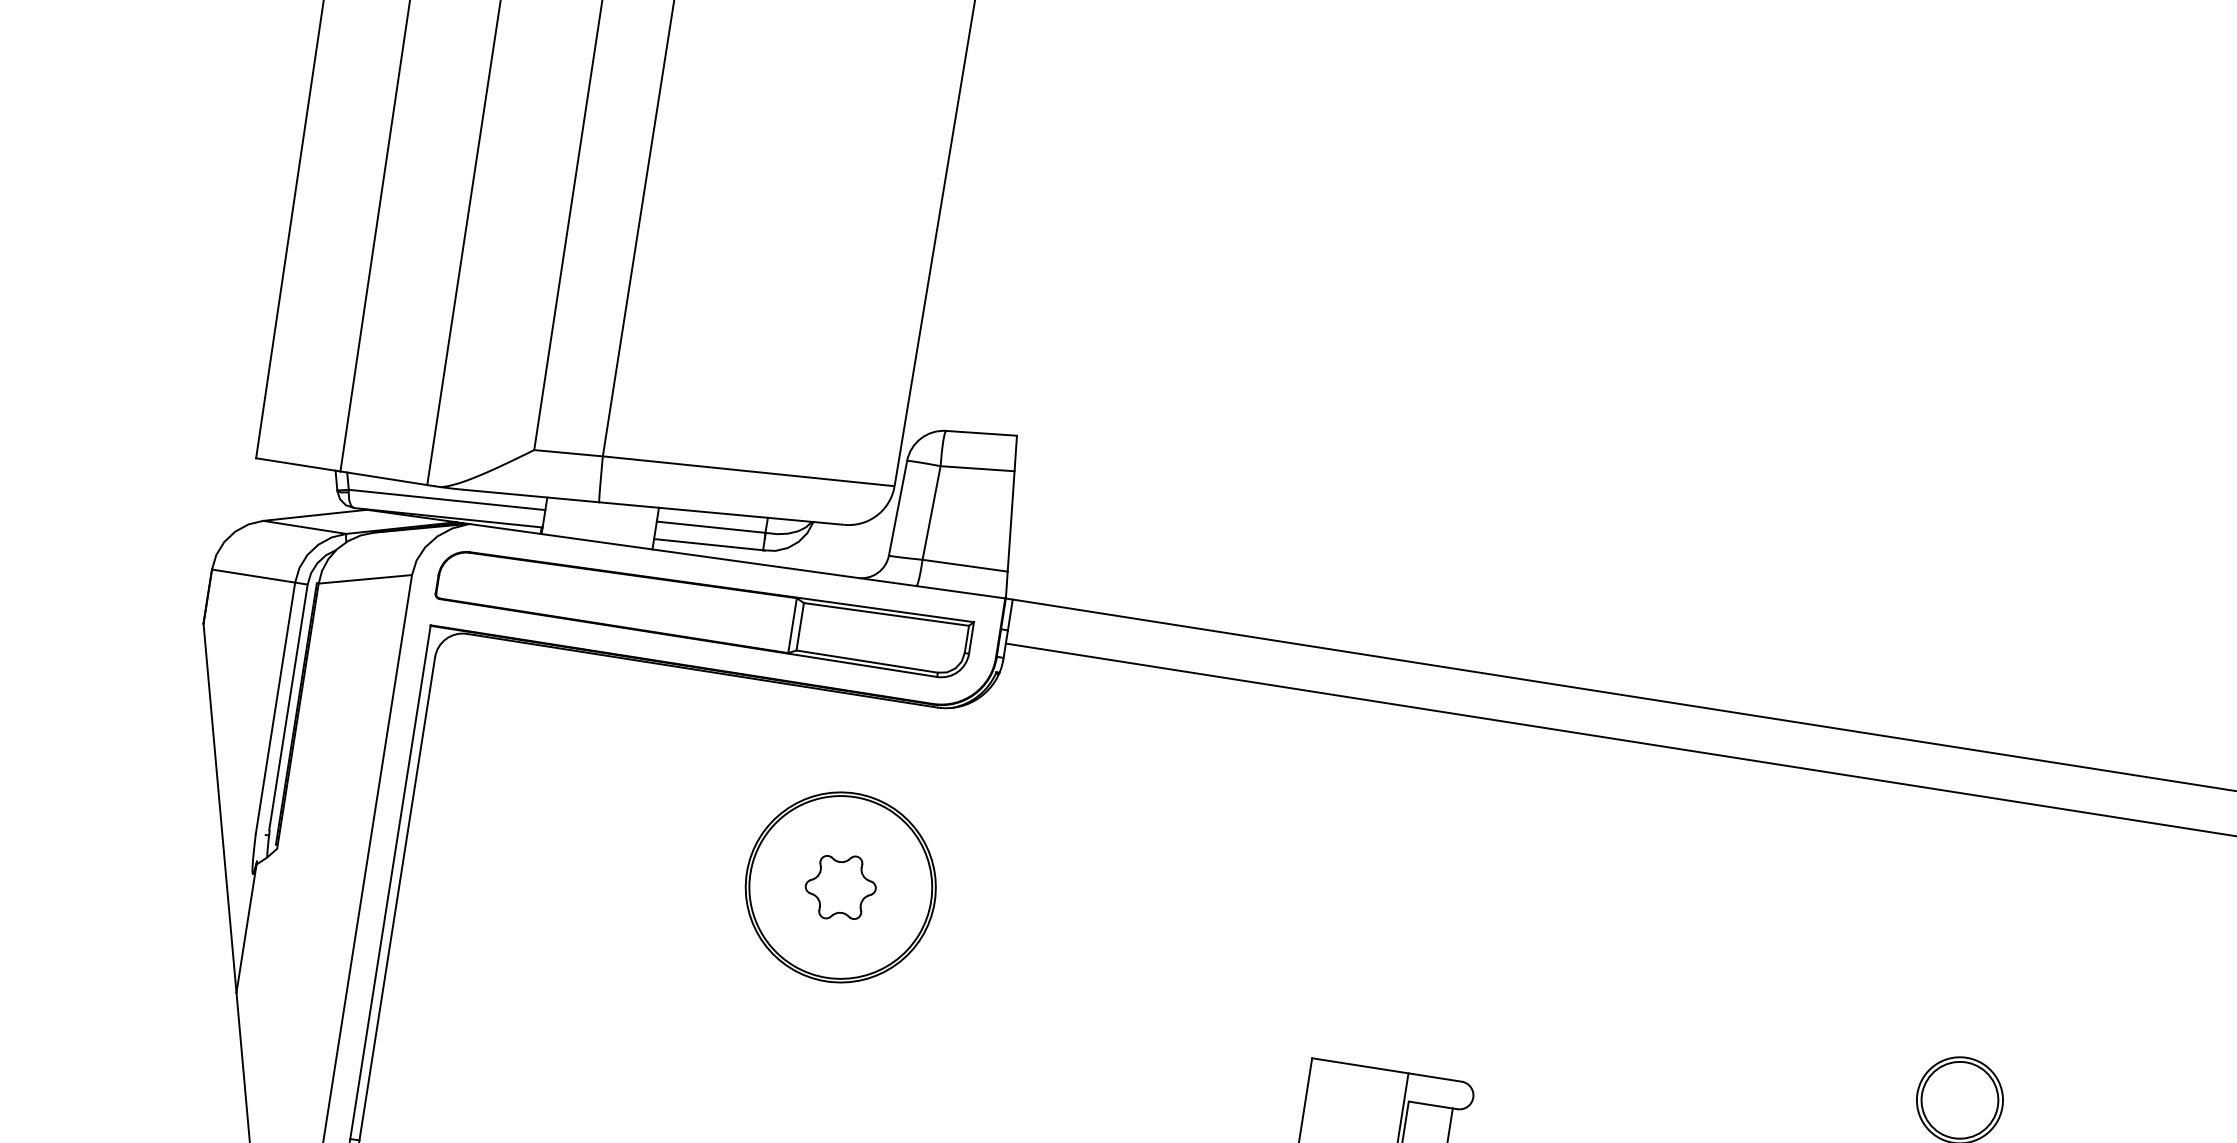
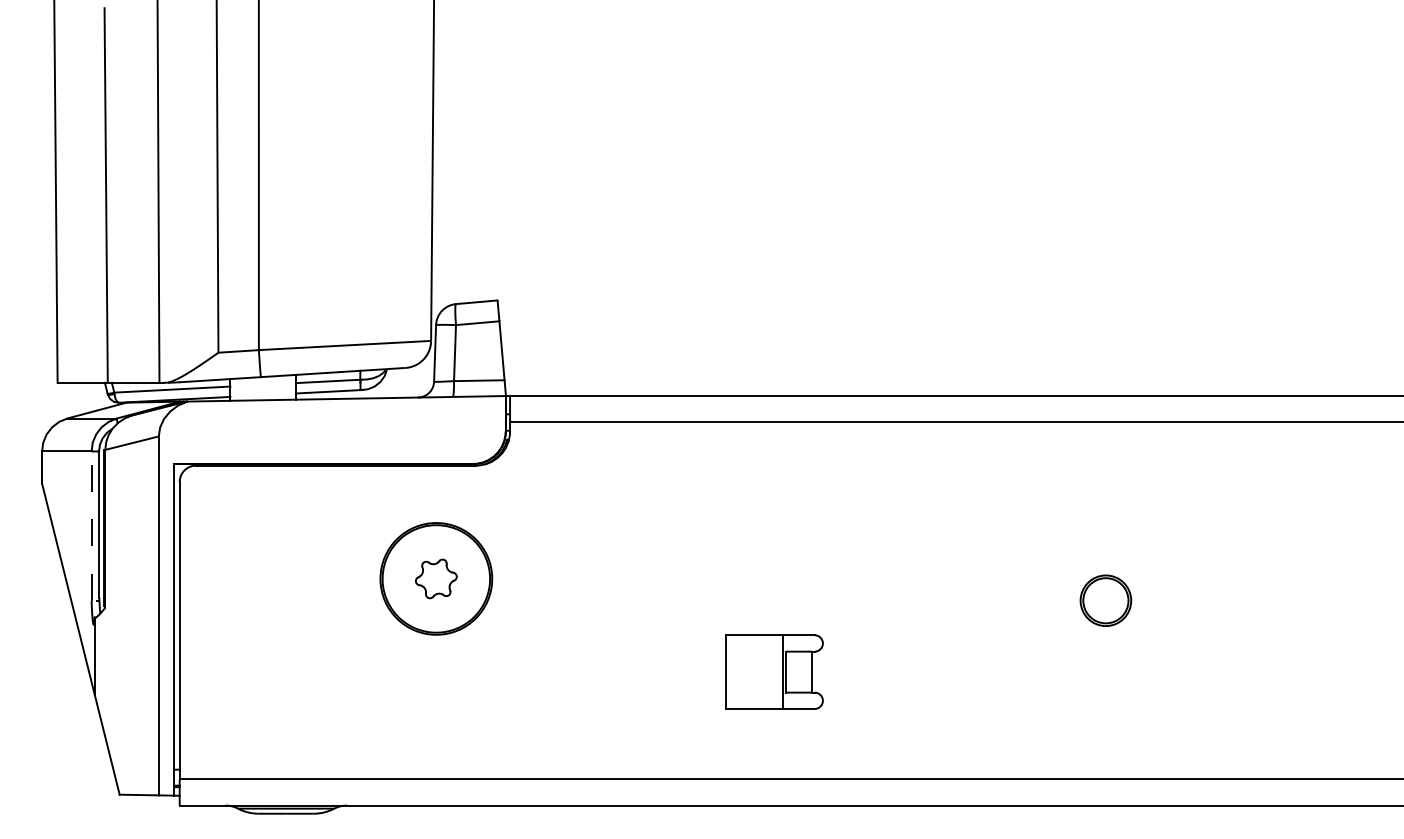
part: (703, 608) -> (331, 429), removed
line: (275, 708) -> (91, 526), solid -> dashed

